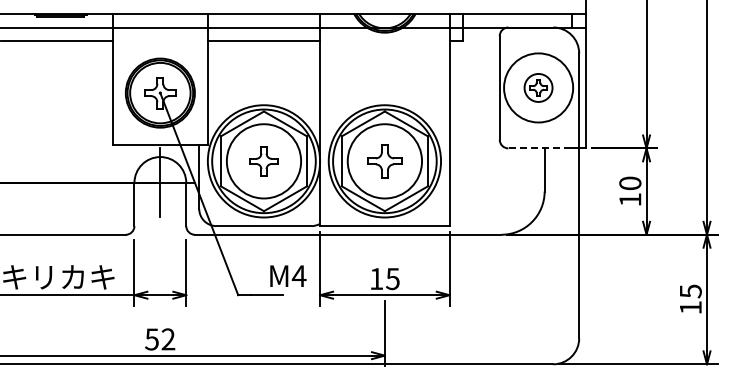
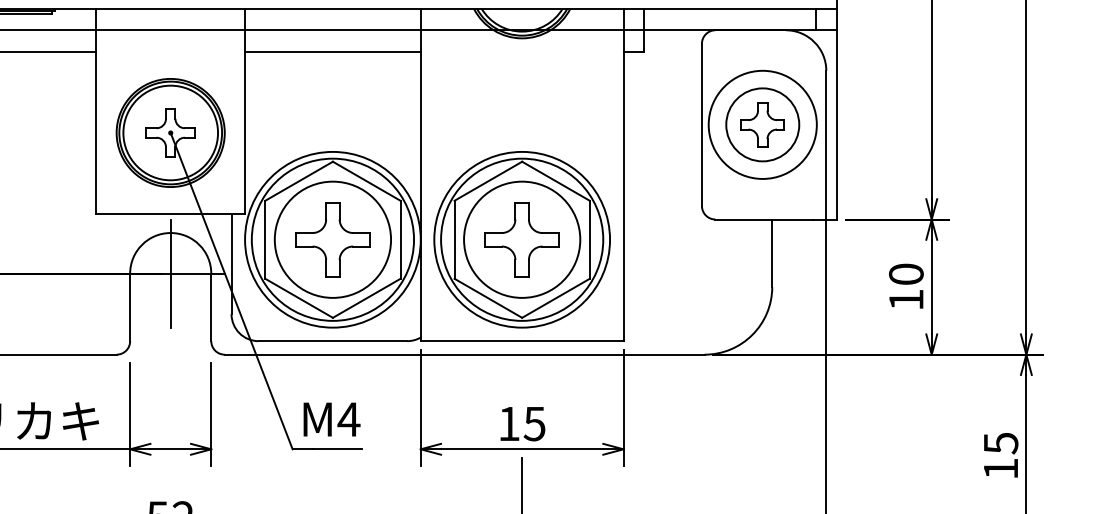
part: (538, 87) -> (762, 124), size x1.67
line: (538, 148) -> (762, 219), dashed -> solid
part: (263, 161) -> (332, 240), size x1.67
part: (384, 161) -> (521, 240), size x1.43
text: (288, 275) -> (332, 418), moved

